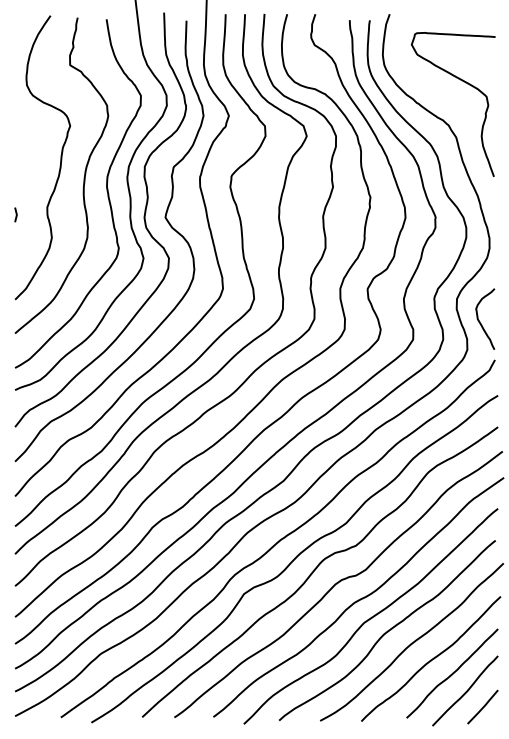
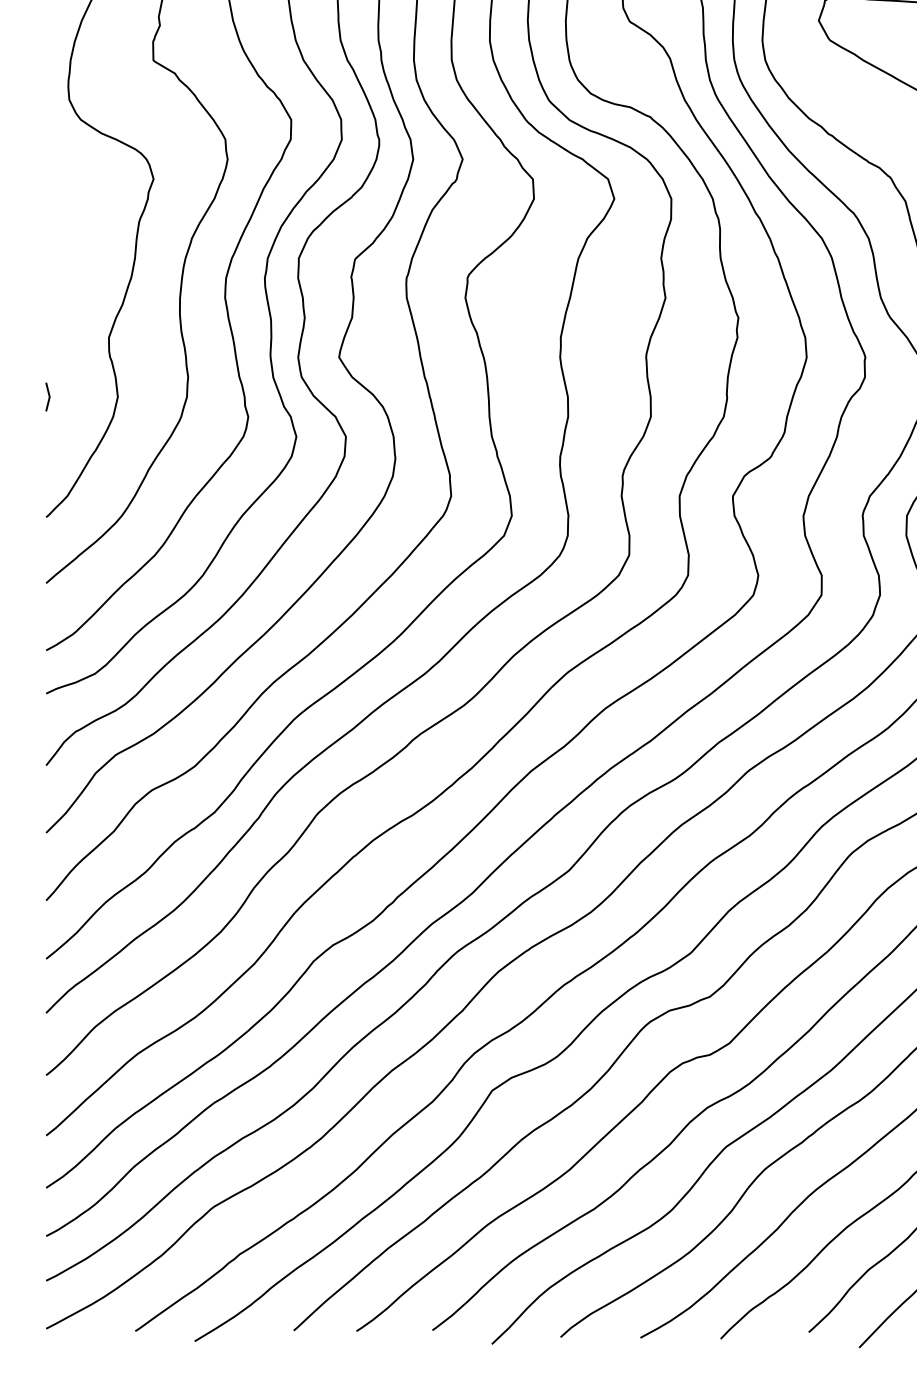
line: (15, 214) -> (46, 396), moved

